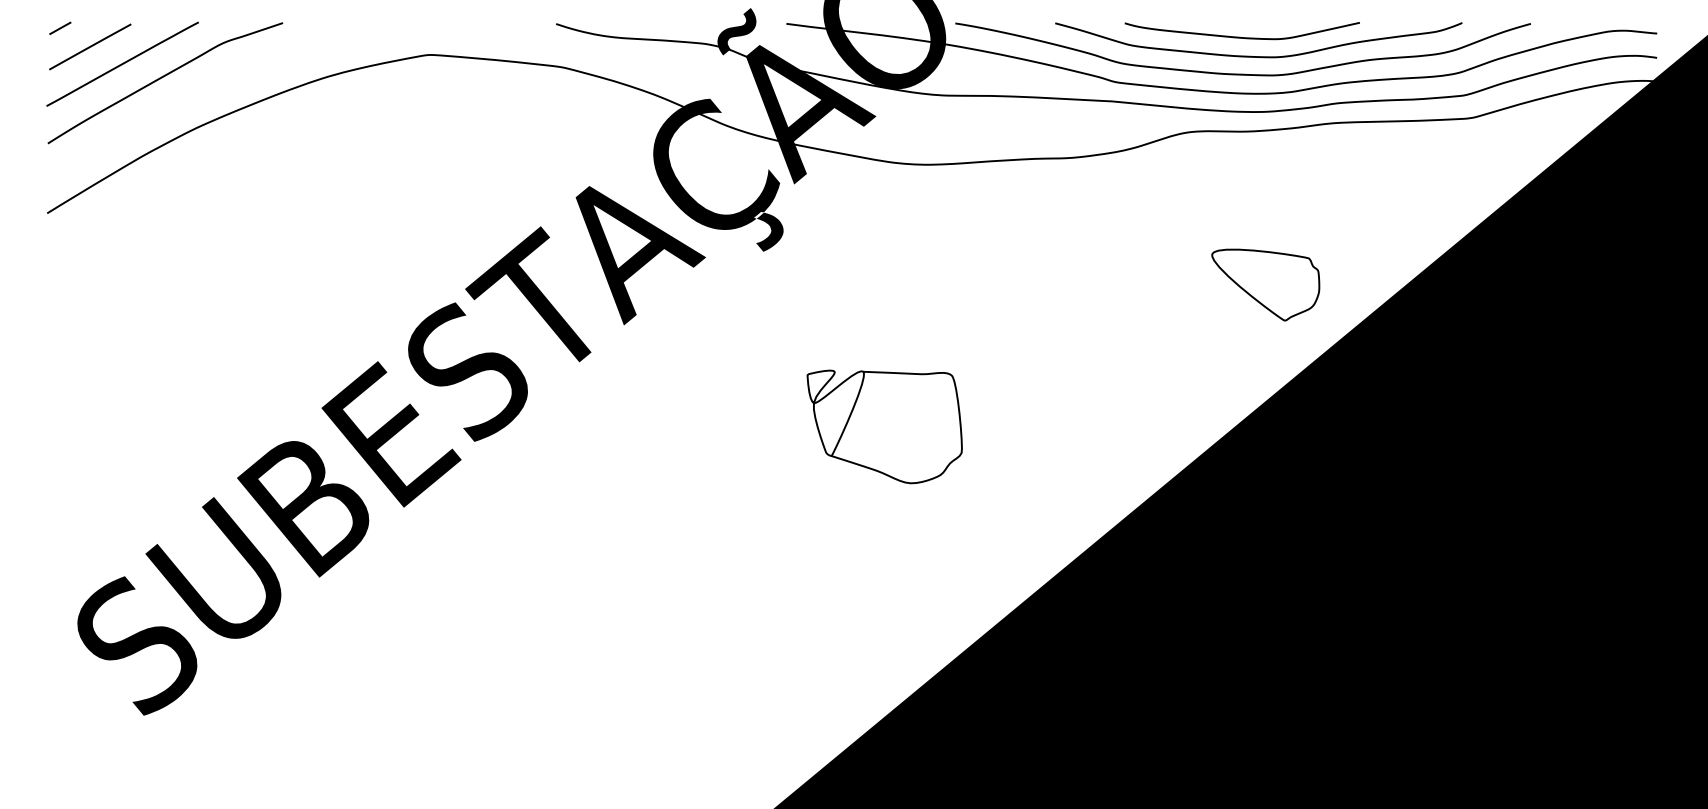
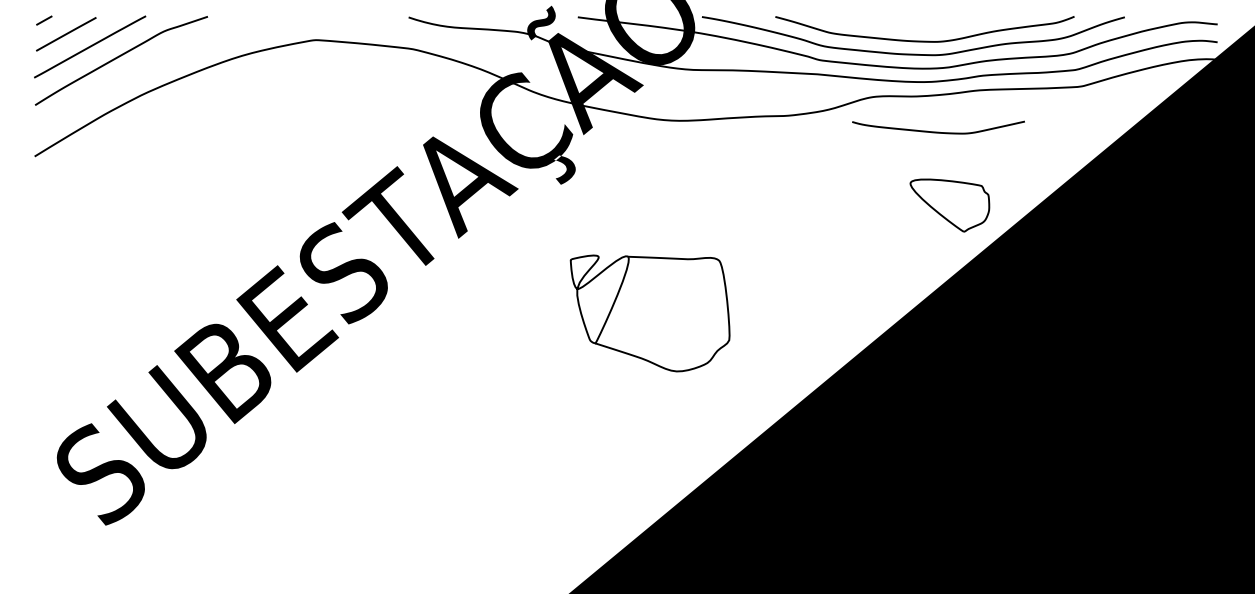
curve: (1240, 36) -> (937, 131), moved
part: (1265, 284) -> (949, 205), moved
part: (884, 426) -> (649, 313), size x1.4

